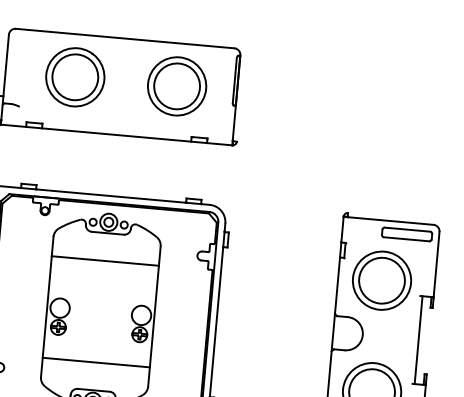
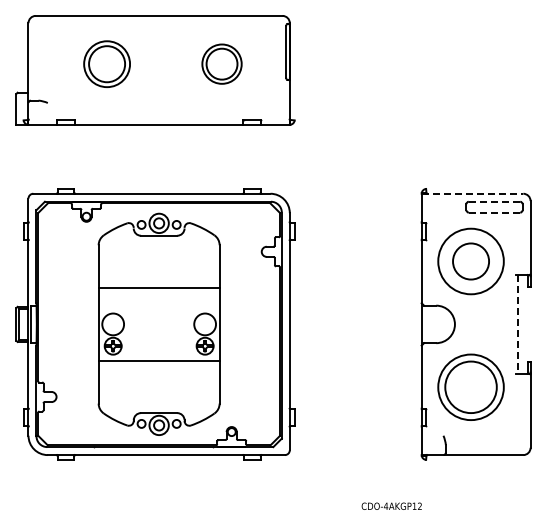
part: (74, 76) -> (106, 63), size x0.7
part: (176, 85) -> (221, 63), size x0.6
line: (388, 220) -> (472, 193), solid -> dashed
line: (407, 229) -> (494, 201), solid -> dashed
line: (406, 239) -> (494, 212), solid -> dashed
line: (104, 261) -> (158, 288), moved
circle: (381, 280) -> (470, 261), size x0.7
line: (418, 340) -> (517, 324), solid -> dashed
line: (95, 362) -> (158, 360), moved

